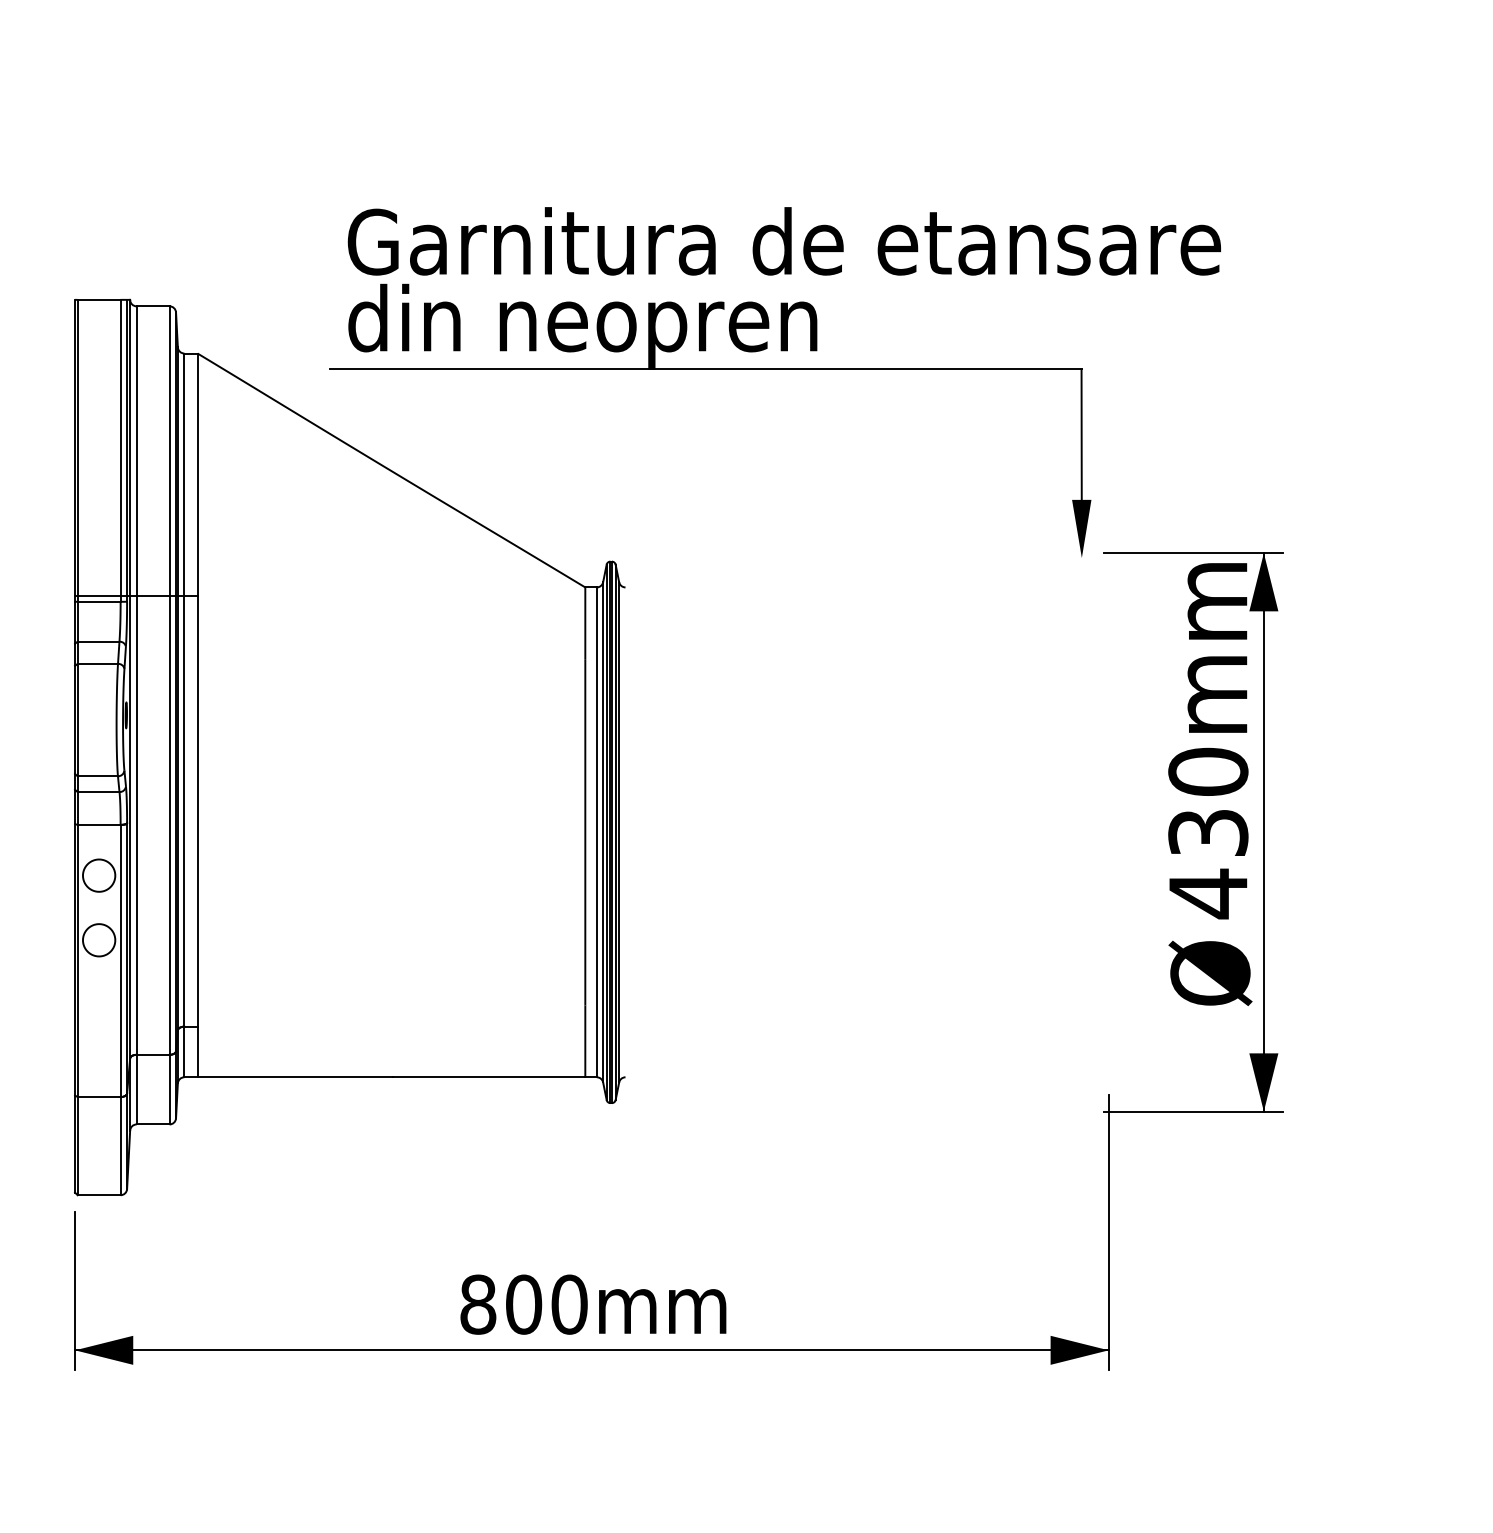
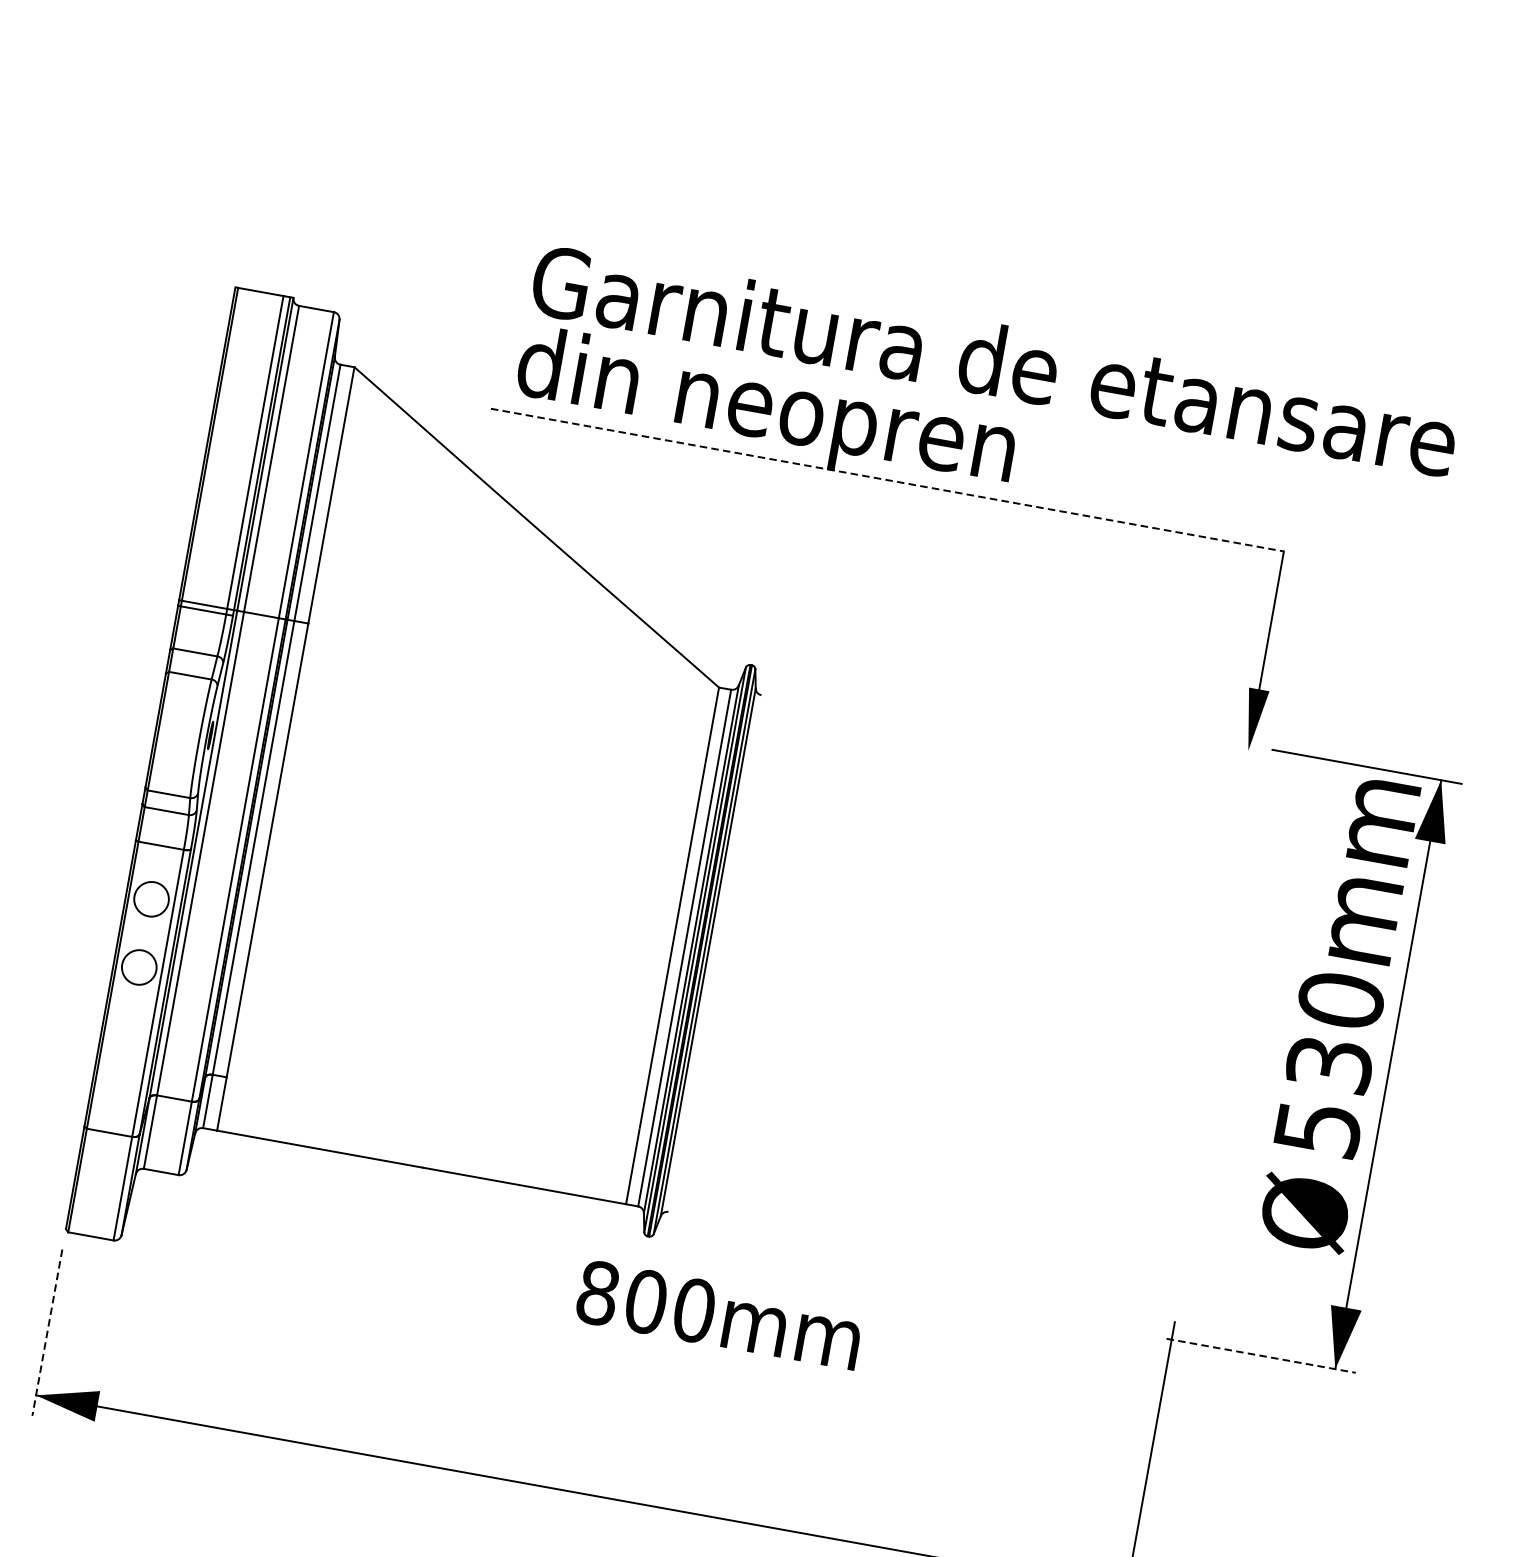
line: (705, 369) -> (887, 480), solid -> dashed
text: (1208, 893) -> (1318, 1128), 430mm -> 530mm
line: (1193, 1111) -> (1261, 1355), solid -> dashed
line: (75, 1290) -> (47, 1332), solid -> dashed
text: (593, 1304) -> (719, 1314), moved

